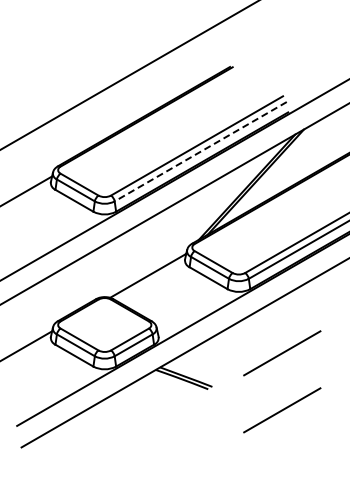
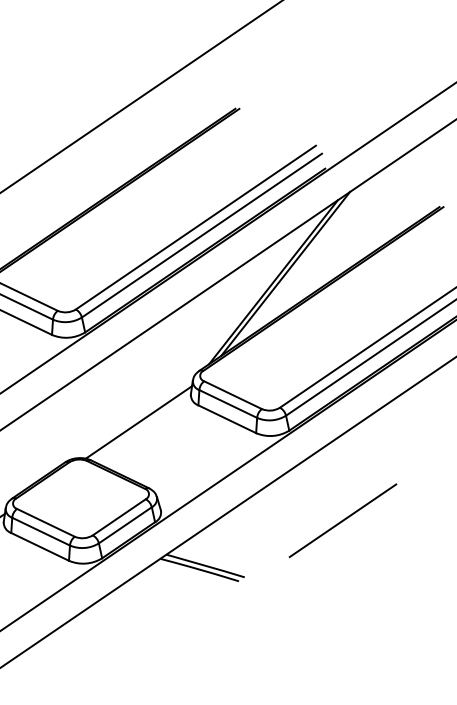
line: (200, 151) -> (201, 235), dashed -> solid
line: (282, 410) -> (349, 604), removed

